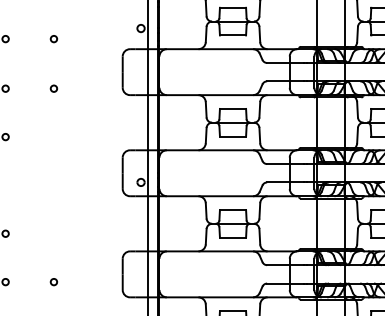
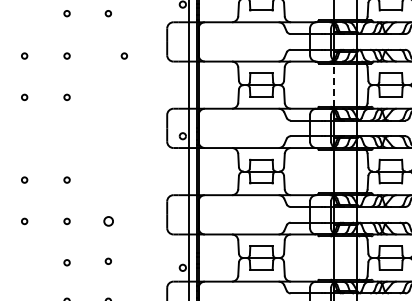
circle: (52, 88) -> (123, 55), moved
line: (317, 123) -> (333, 85), solid -> dashed
circle: (52, 282) -> (107, 221), size x1.6

